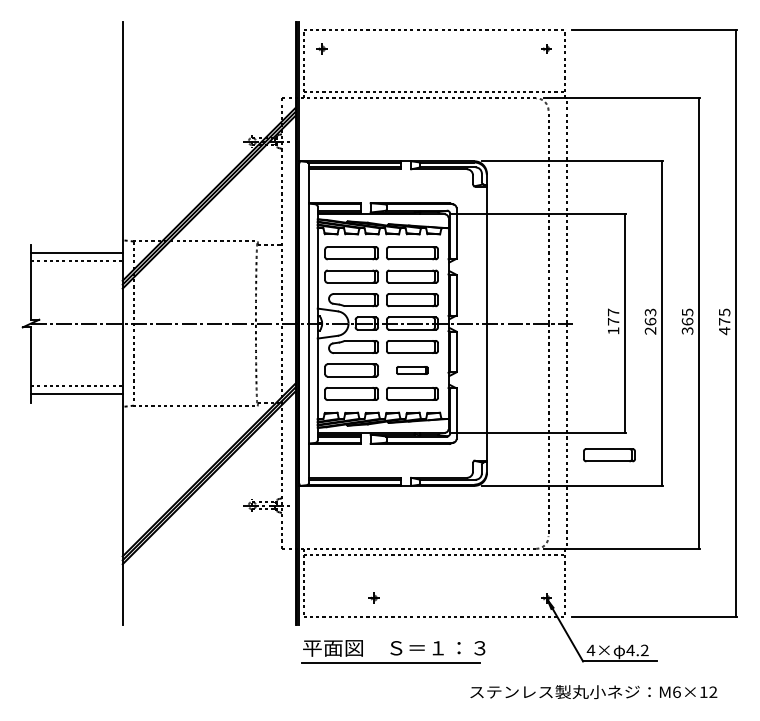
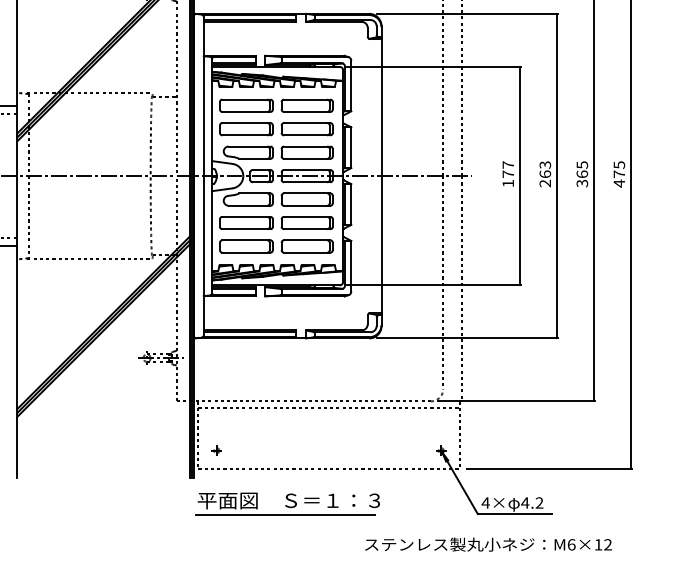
part: (412, 370) -> (307, 223), size x1.67
part: (609, 455) -> (504, 308), removed
part: (373, 597) -> (216, 450), moved

